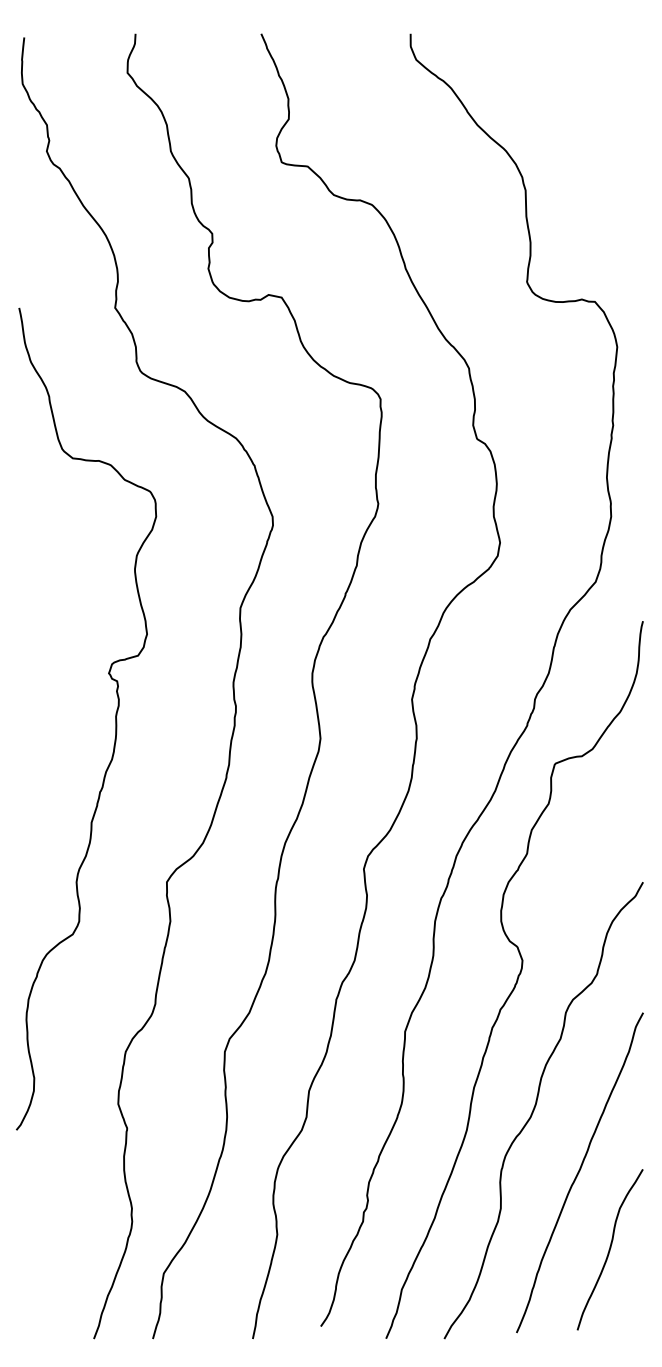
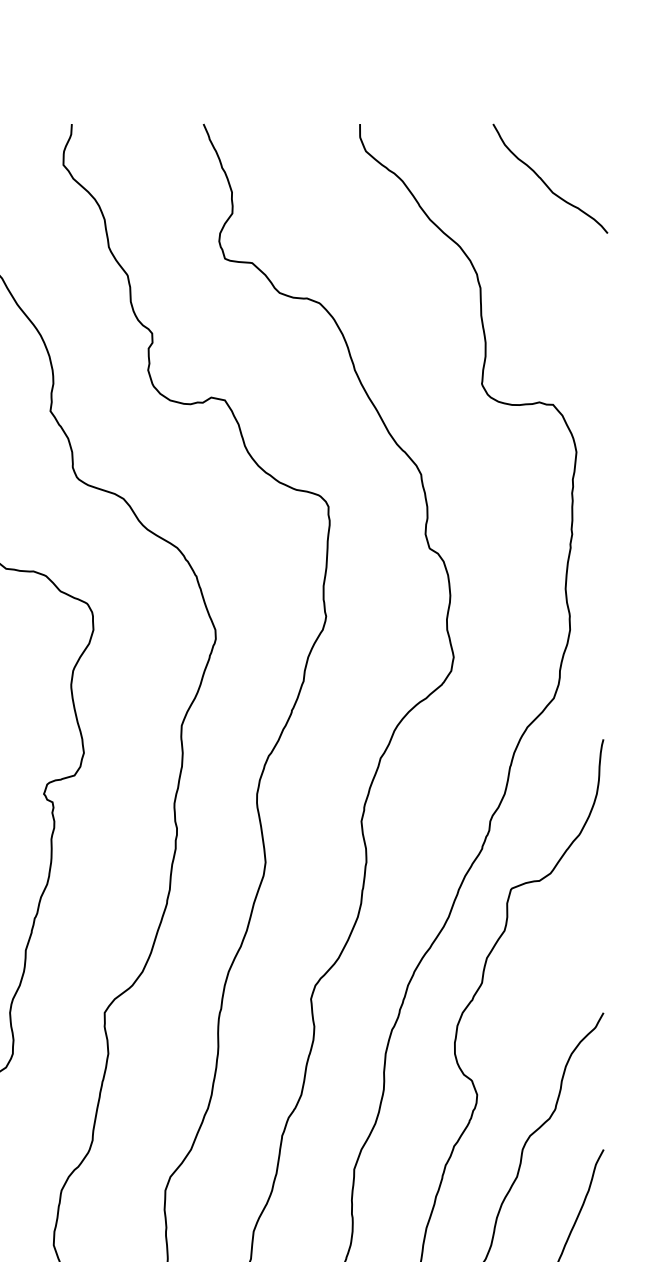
curve: (587, 89) -> (545, 182), added

